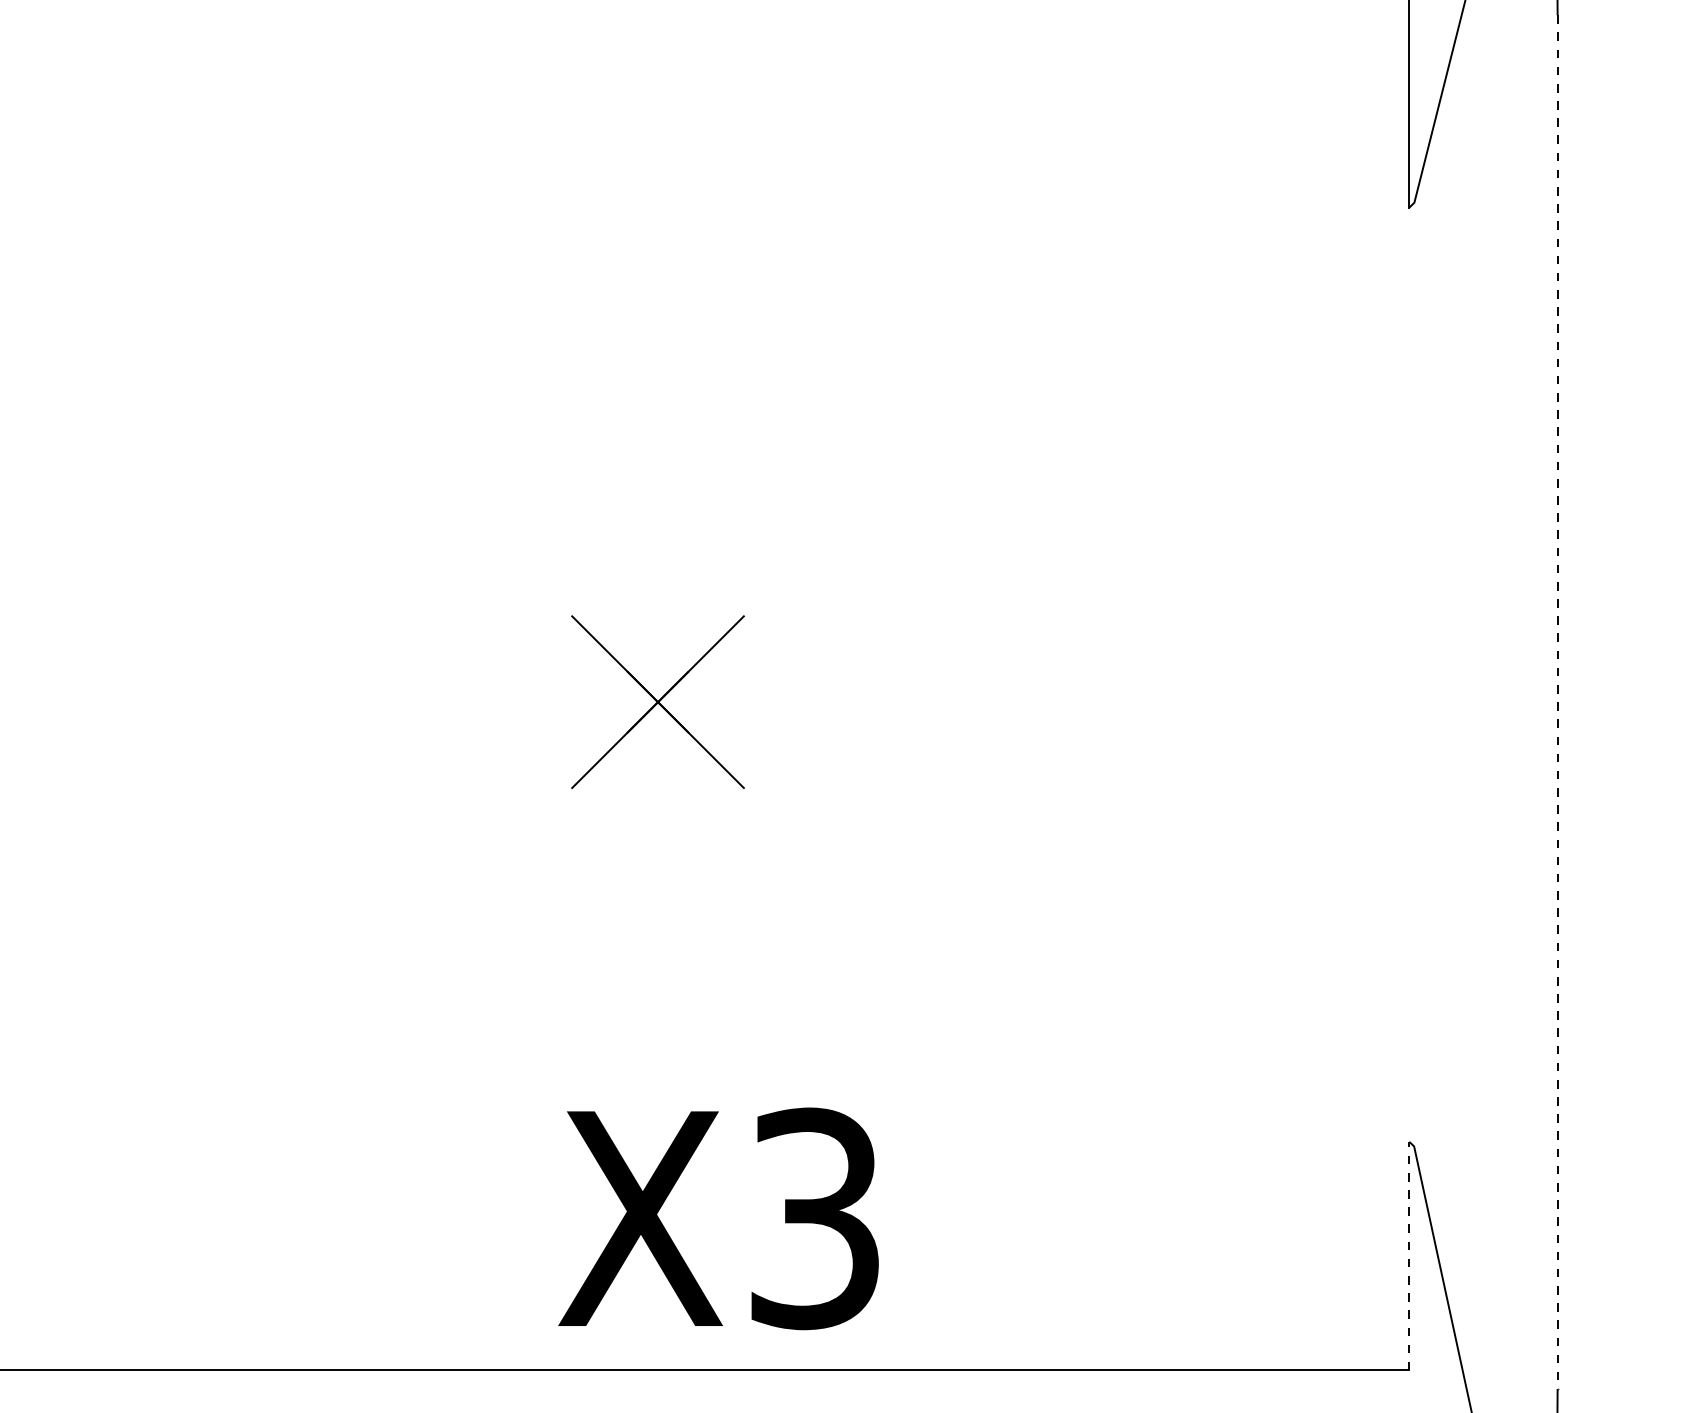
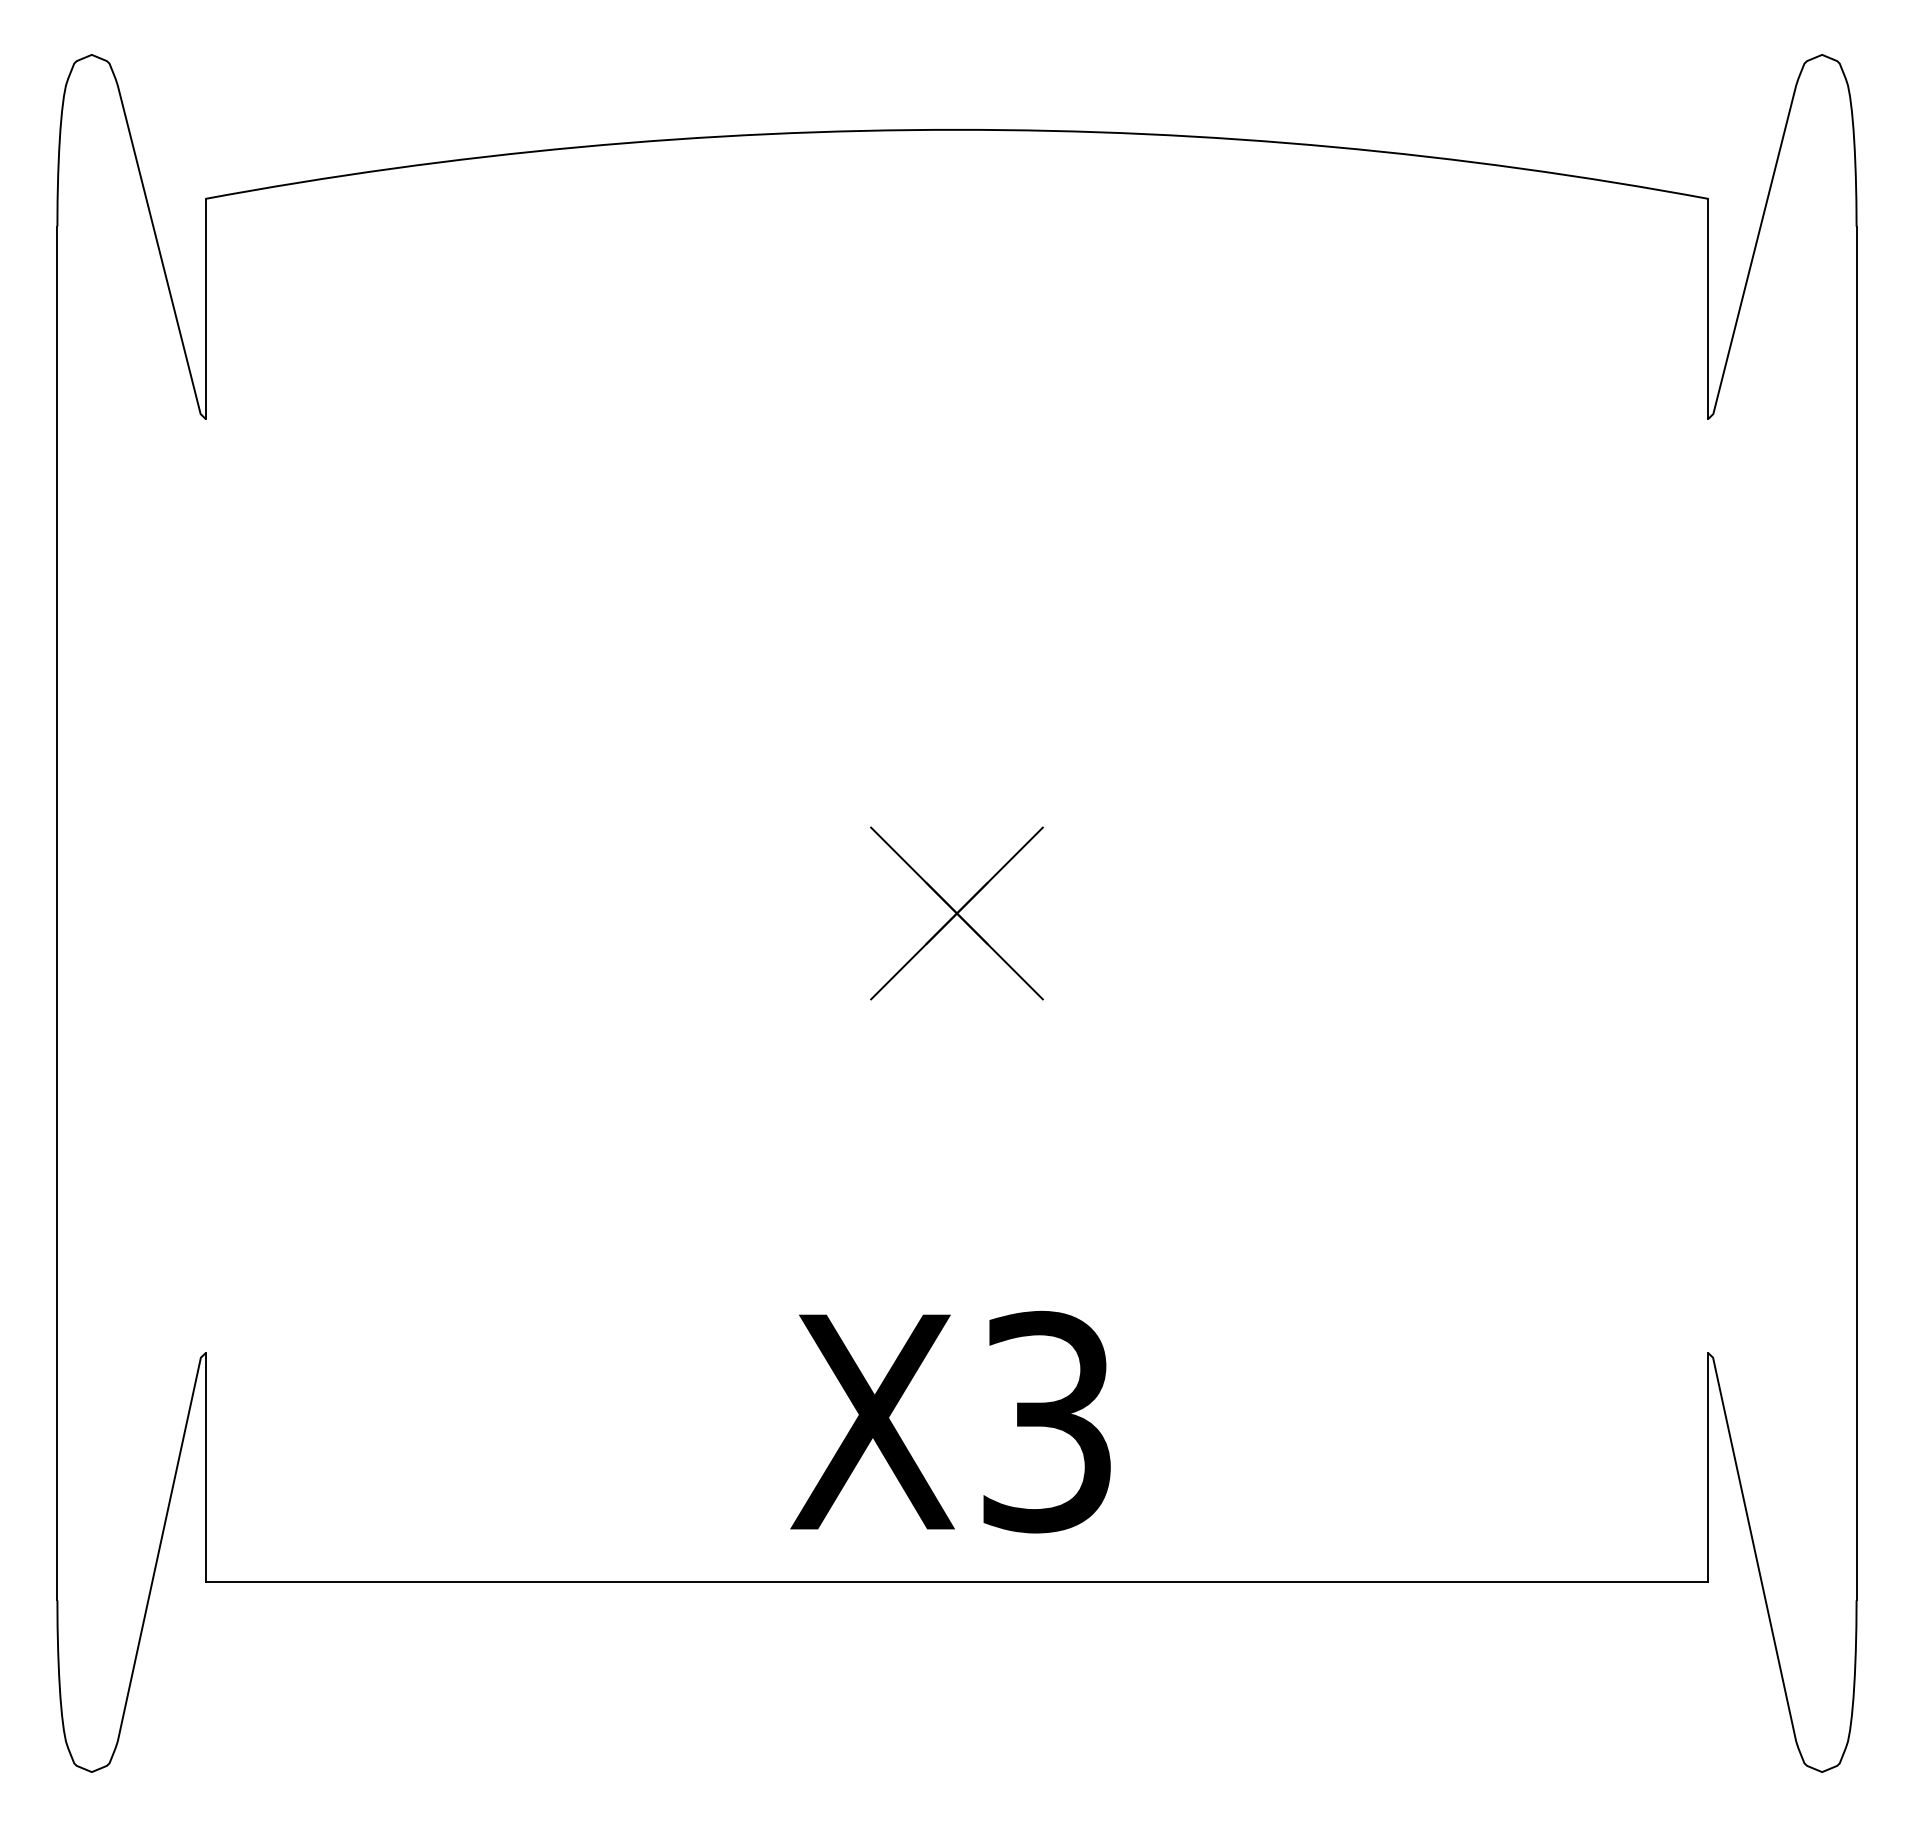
line: (1557, 702) -> (1856, 913), dashed -> solid
text: (718, 1218) -> (950, 1421), moved
line: (1409, 1255) -> (1708, 1466), dashed -> solid

